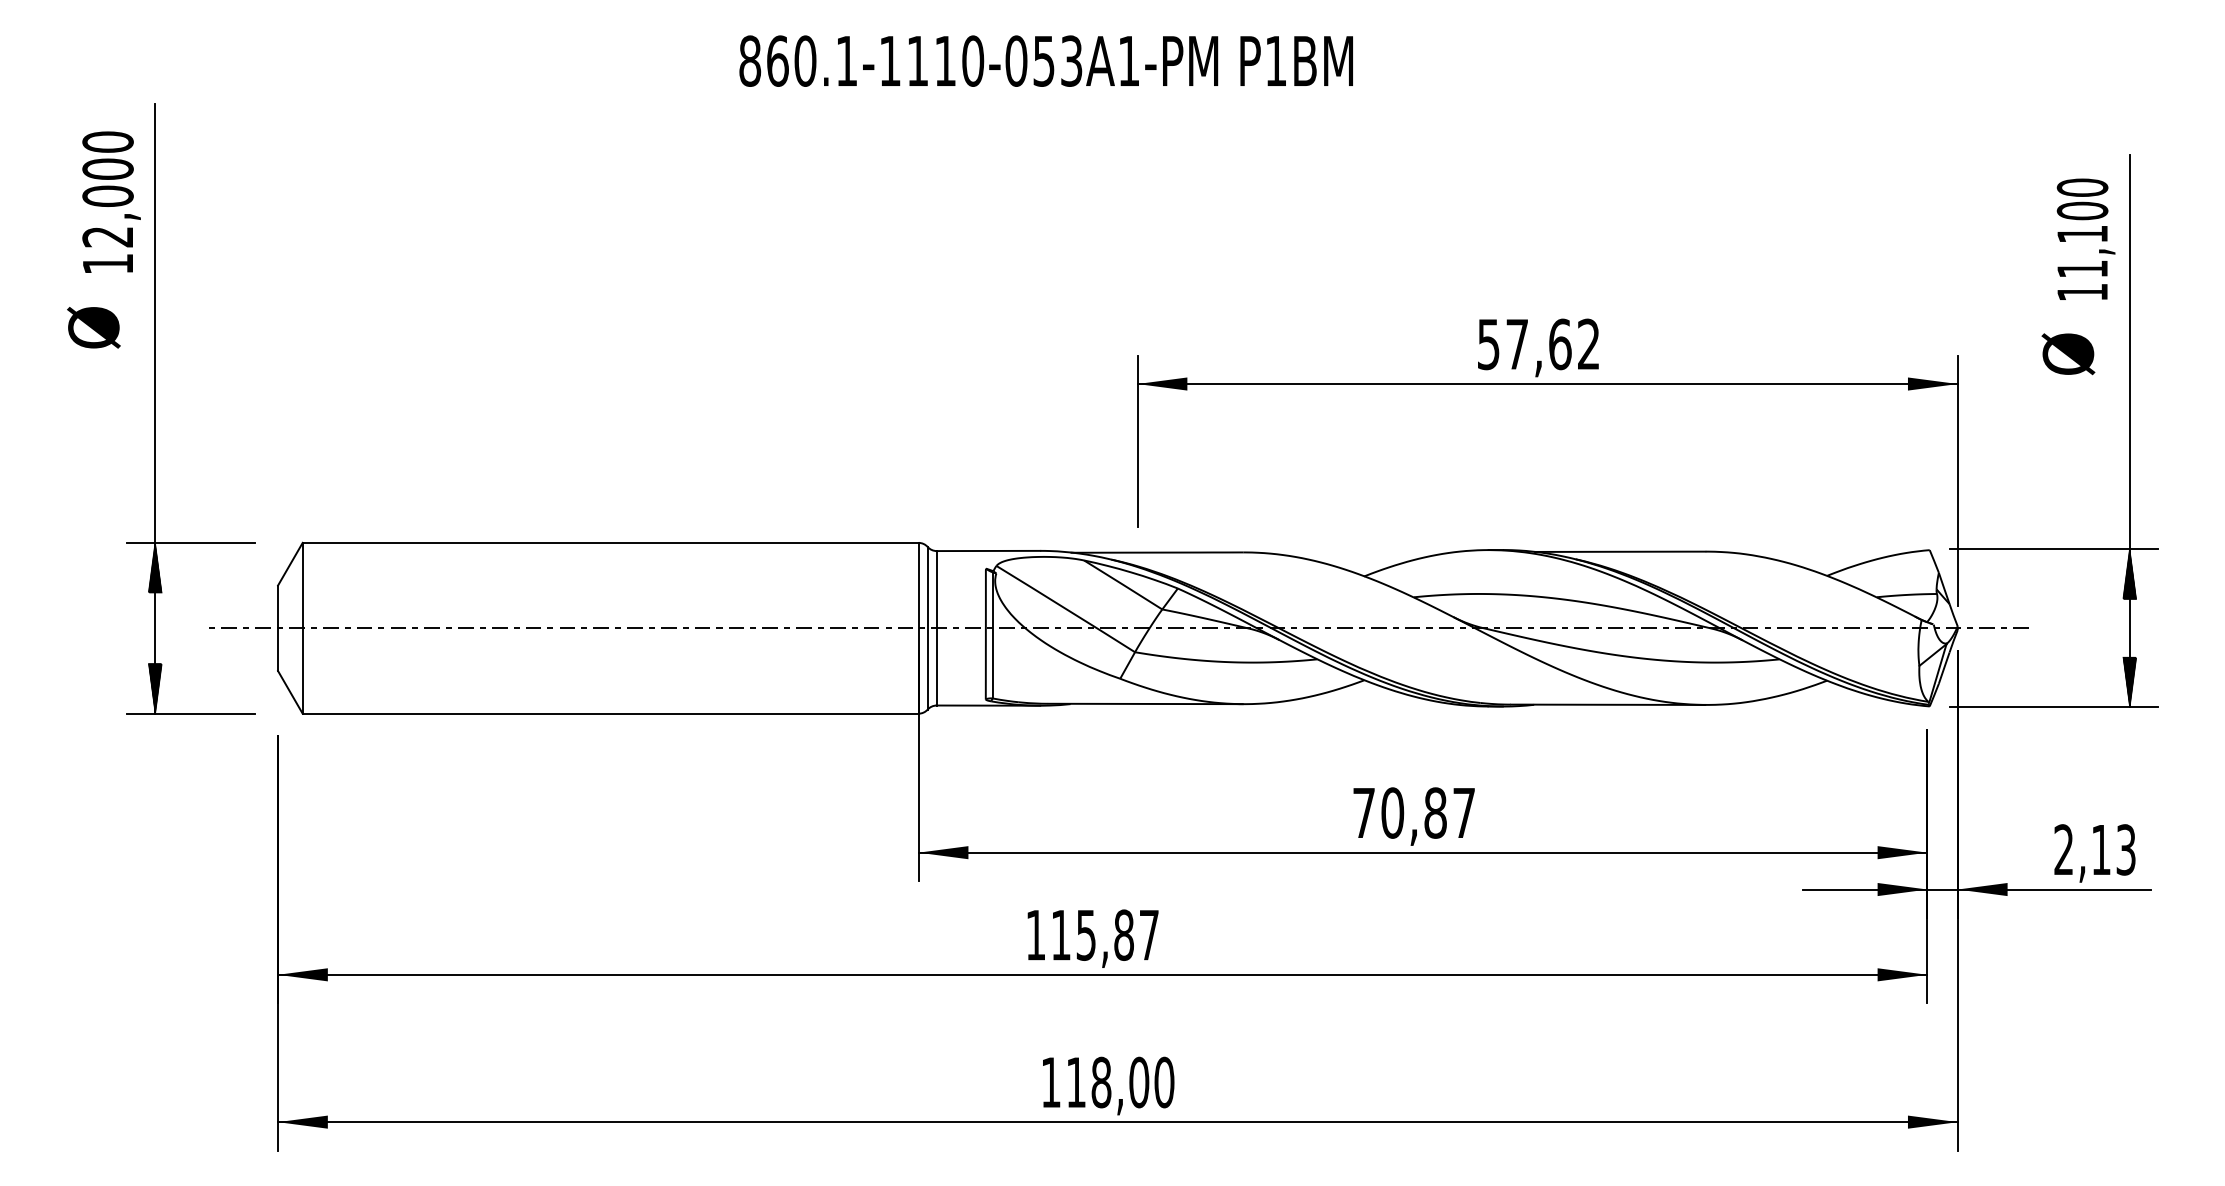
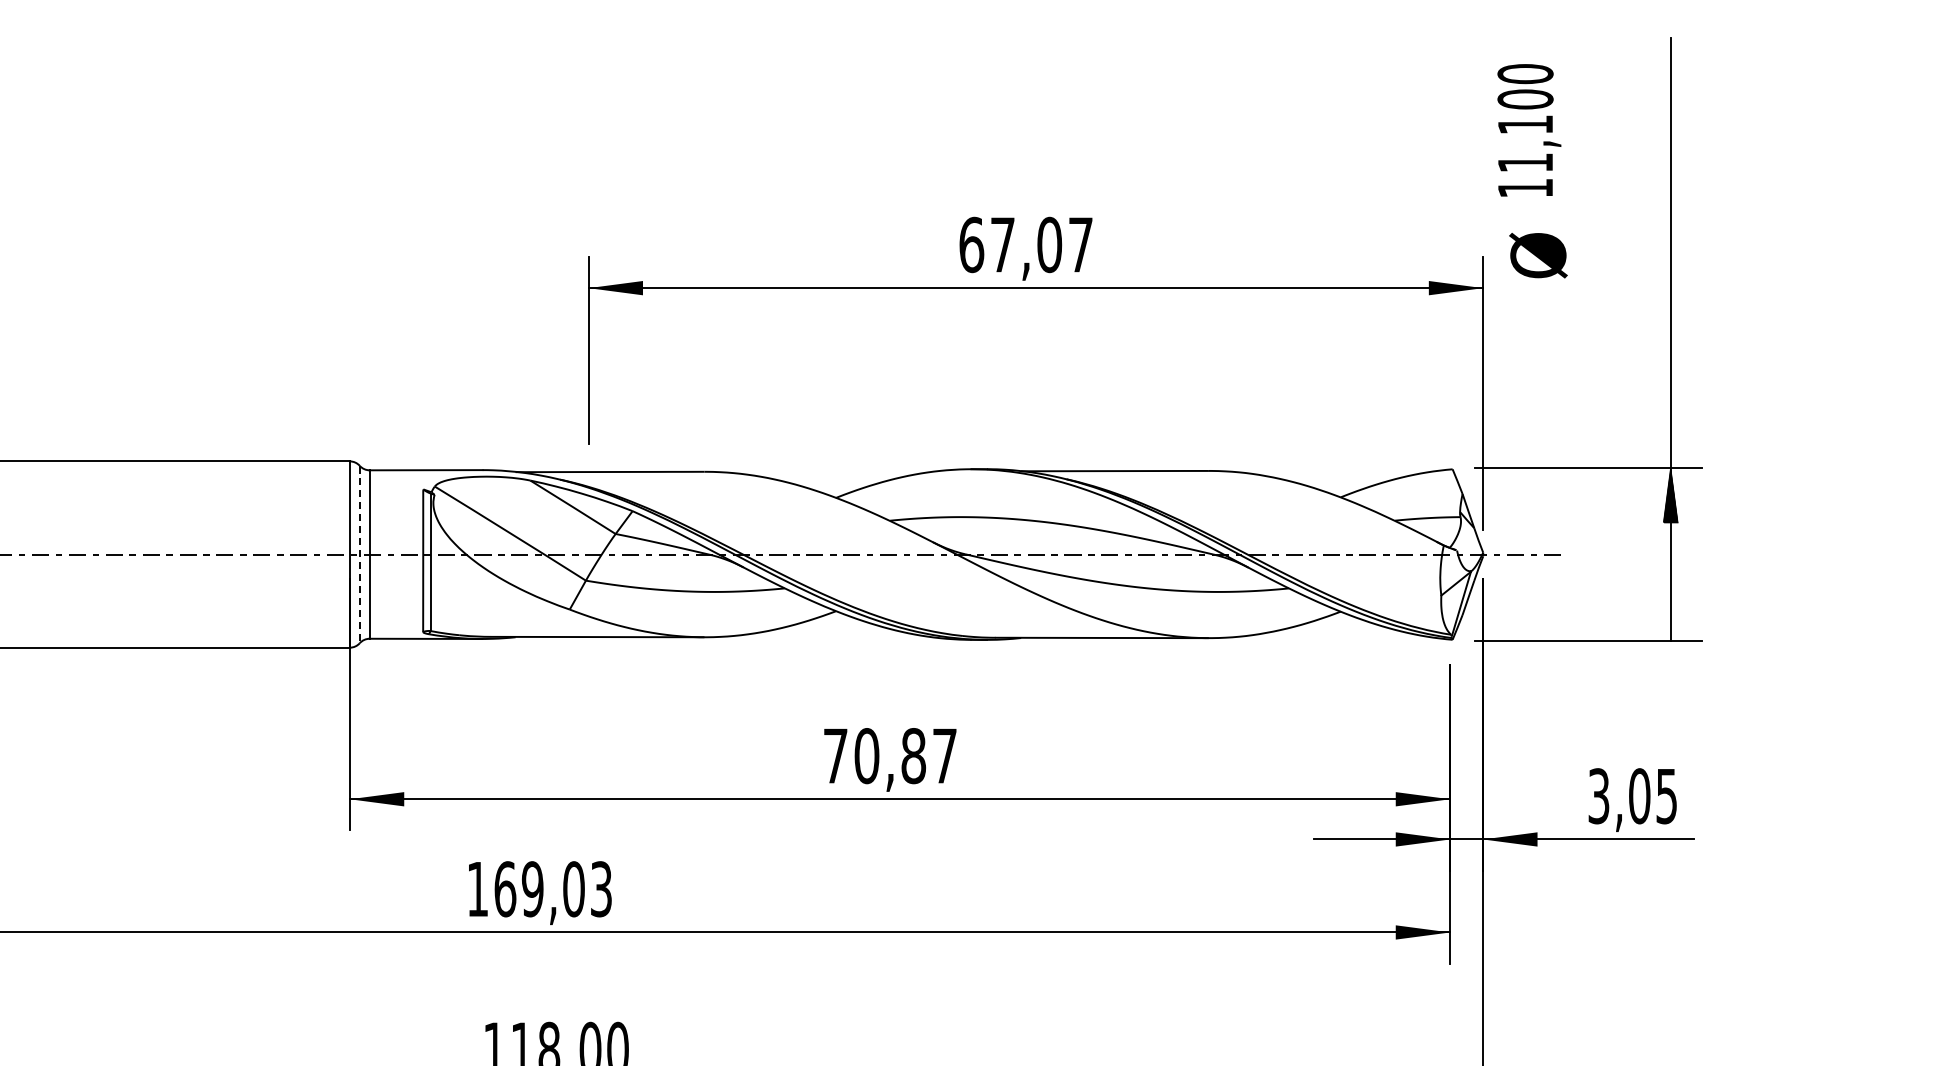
text: (2085, 238) -> (1528, 129), moved
text: (1538, 344) -> (1025, 245), 57,62 -> 67,07
text: (2068, 354) -> (1538, 255), moved
line: (927, 628) -> (359, 554), solid -> dashed
hatch: (2129, 682) -> (1670, 613), removed
text: (2094, 849) -> (1632, 795), 2,13 -> 3,05
text: (1104, 934) -> (552, 888), 115,87 -> 169,03

